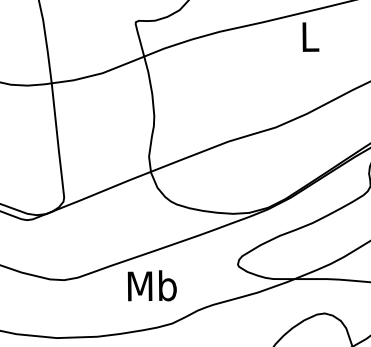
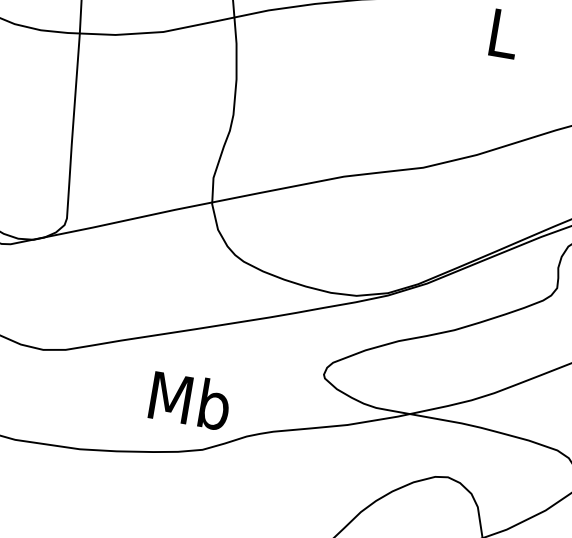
text: (151, 285) -> (189, 399), moved

